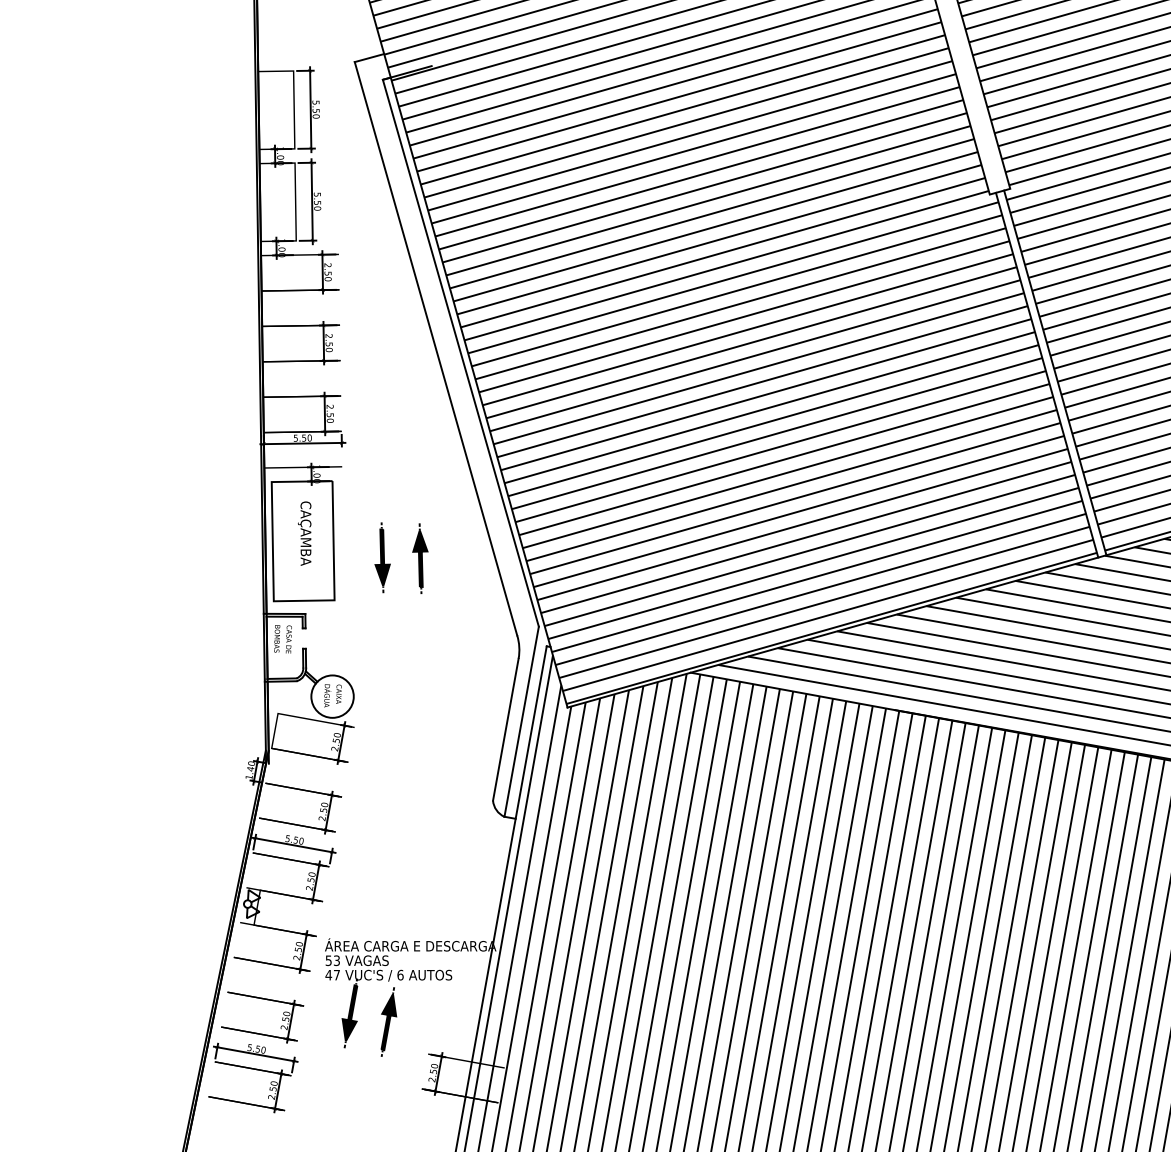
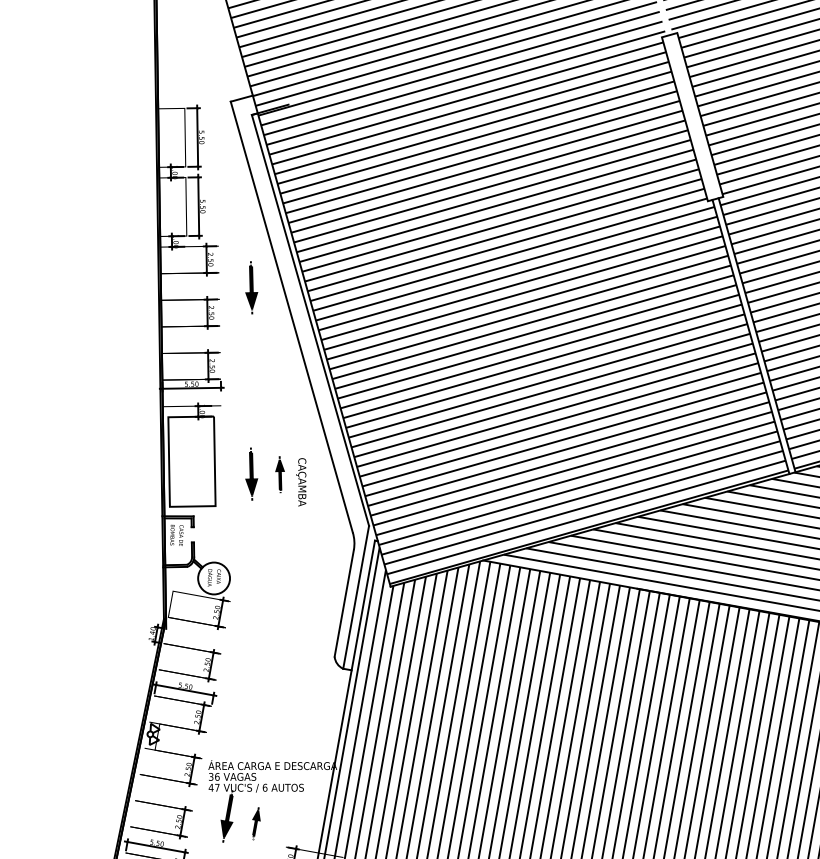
part: (382, 309) -> (251, 287), added
text: (304, 533) -> (301, 482), moved
part: (420, 558) -> (280, 474), size x0.7
text: (333, 960) -> (214, 776), 53 -> 36
part: (388, 1021) -> (256, 822), size x0.6

